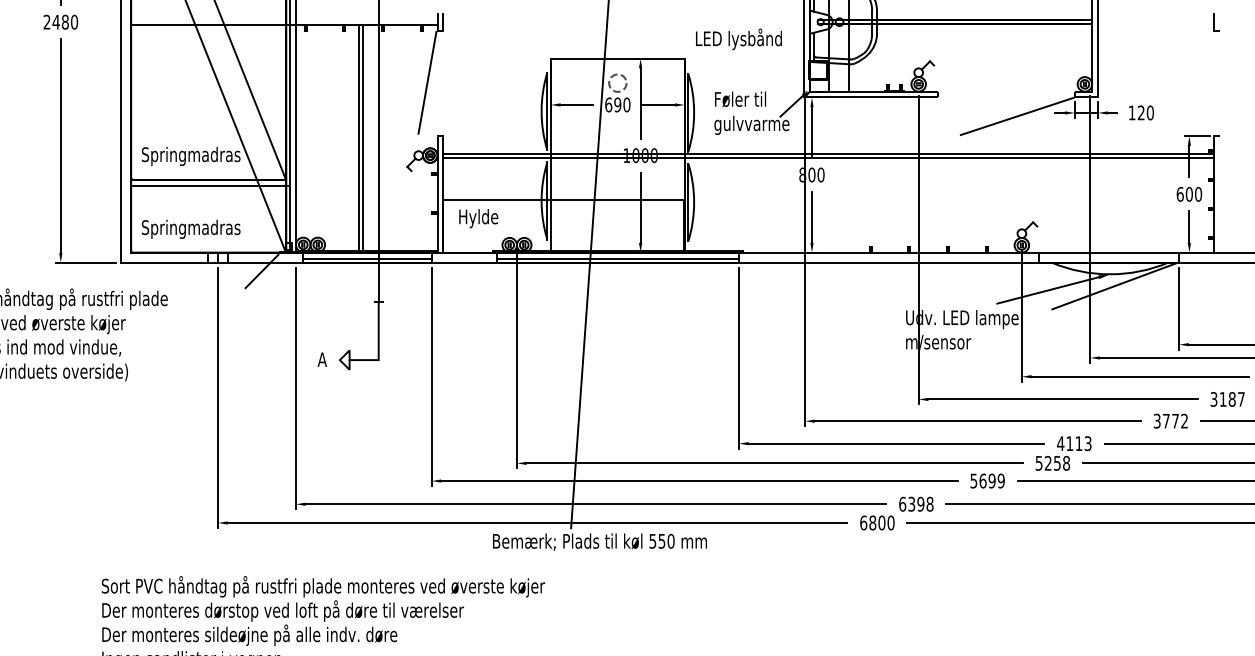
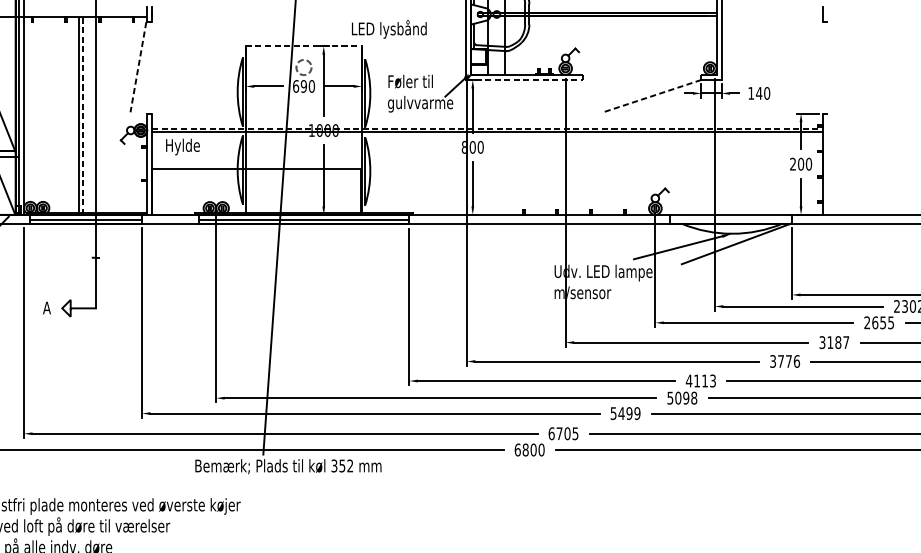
text: (738, 39) -> (388, 29), moved
line: (617, 58) -> (303, 46), solid -> dashed
line: (427, 82) -> (138, 66), solid -> dashed
line: (871, 97) -> (524, 79), solid -> dashed
text: (1140, 112) -> (758, 93), 120 -> 140
line: (1016, 116) -> (650, 96), solid -> dashed
line: (363, 138) -> (82, 115), solid -> dashed
line: (828, 153) -> (487, 128), solid -> dashed
text: (1179, 193) -> (792, 163), 600 -> 200
text: (478, 218) -> (182, 146), moved
text: (1184, 420) -> (796, 360), 3772 -> 3776
text: (1052, 462) -> (682, 397), 5258 -> 5098
text: (982, 480) -> (621, 413), 5699 -> 5499
text: (920, 503) -> (567, 433), 6398 -> 6705
text: (661, 540) -> (341, 465), 550 -> 352

